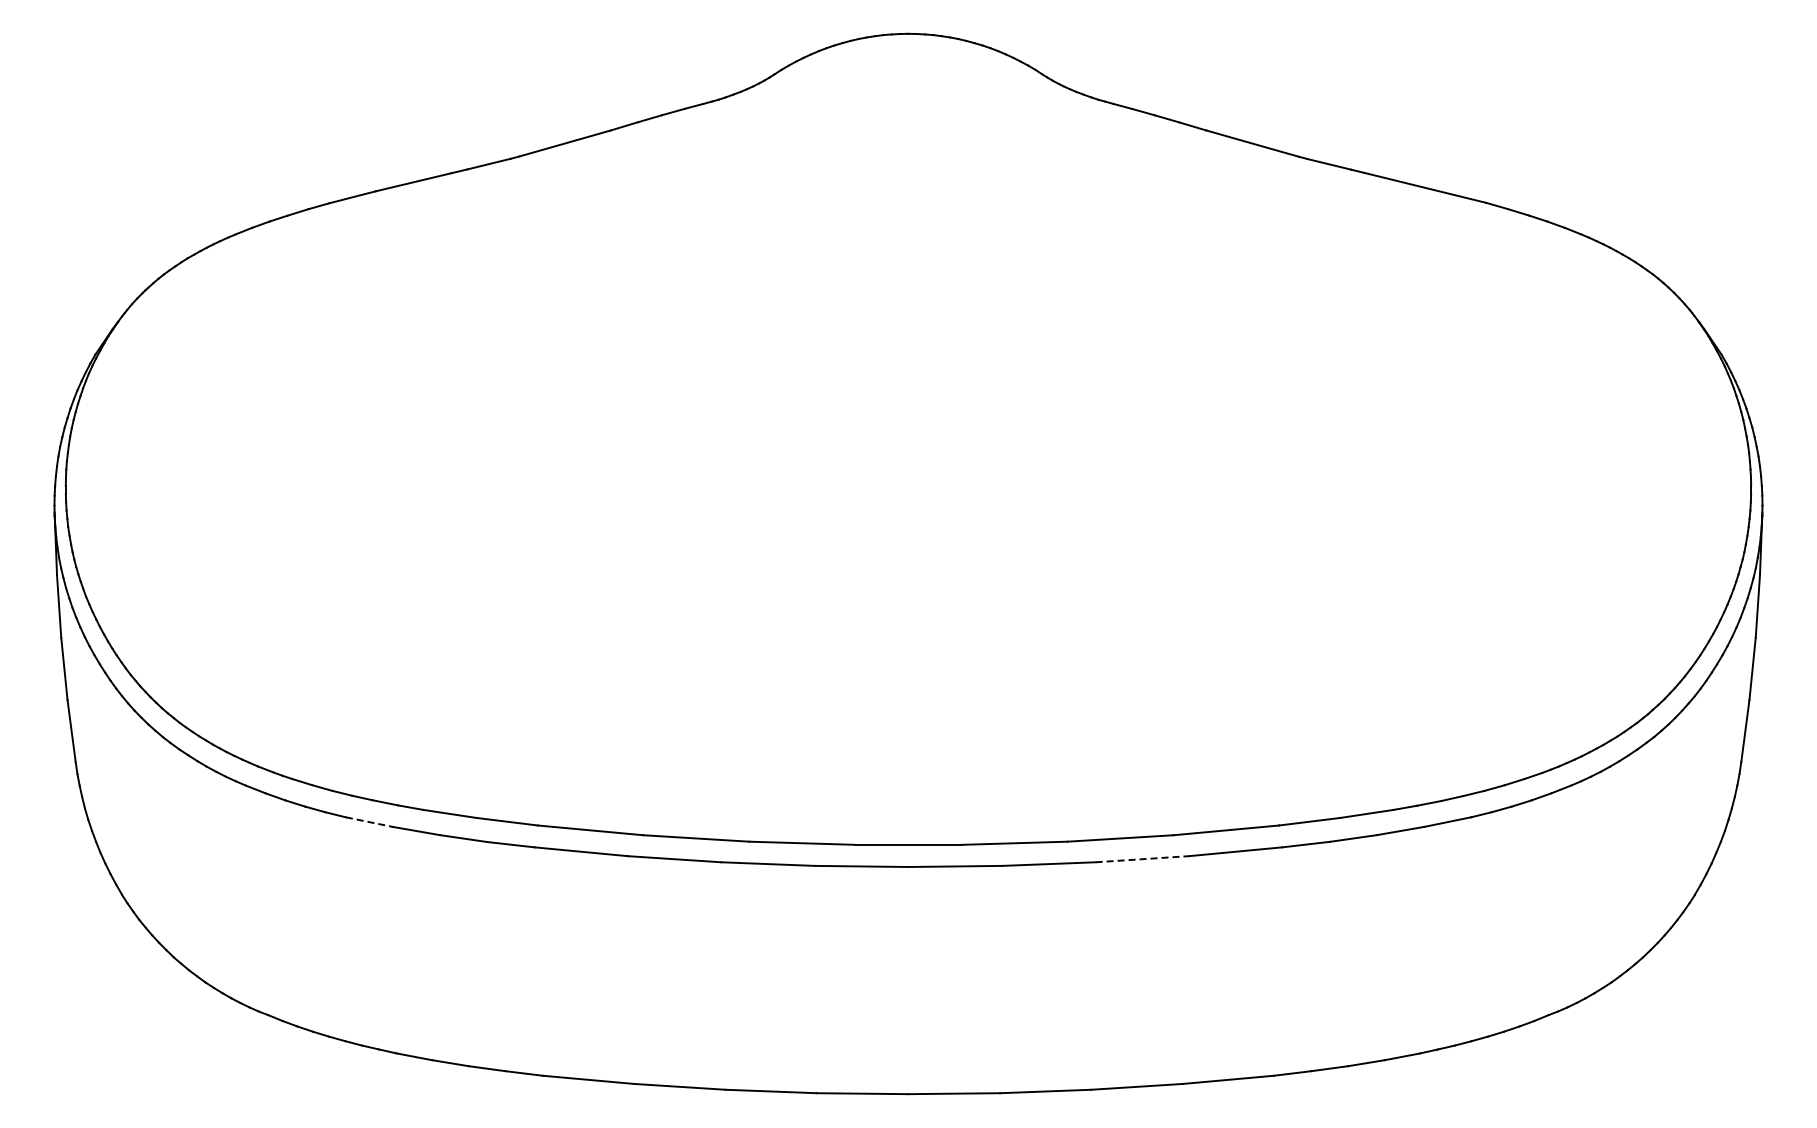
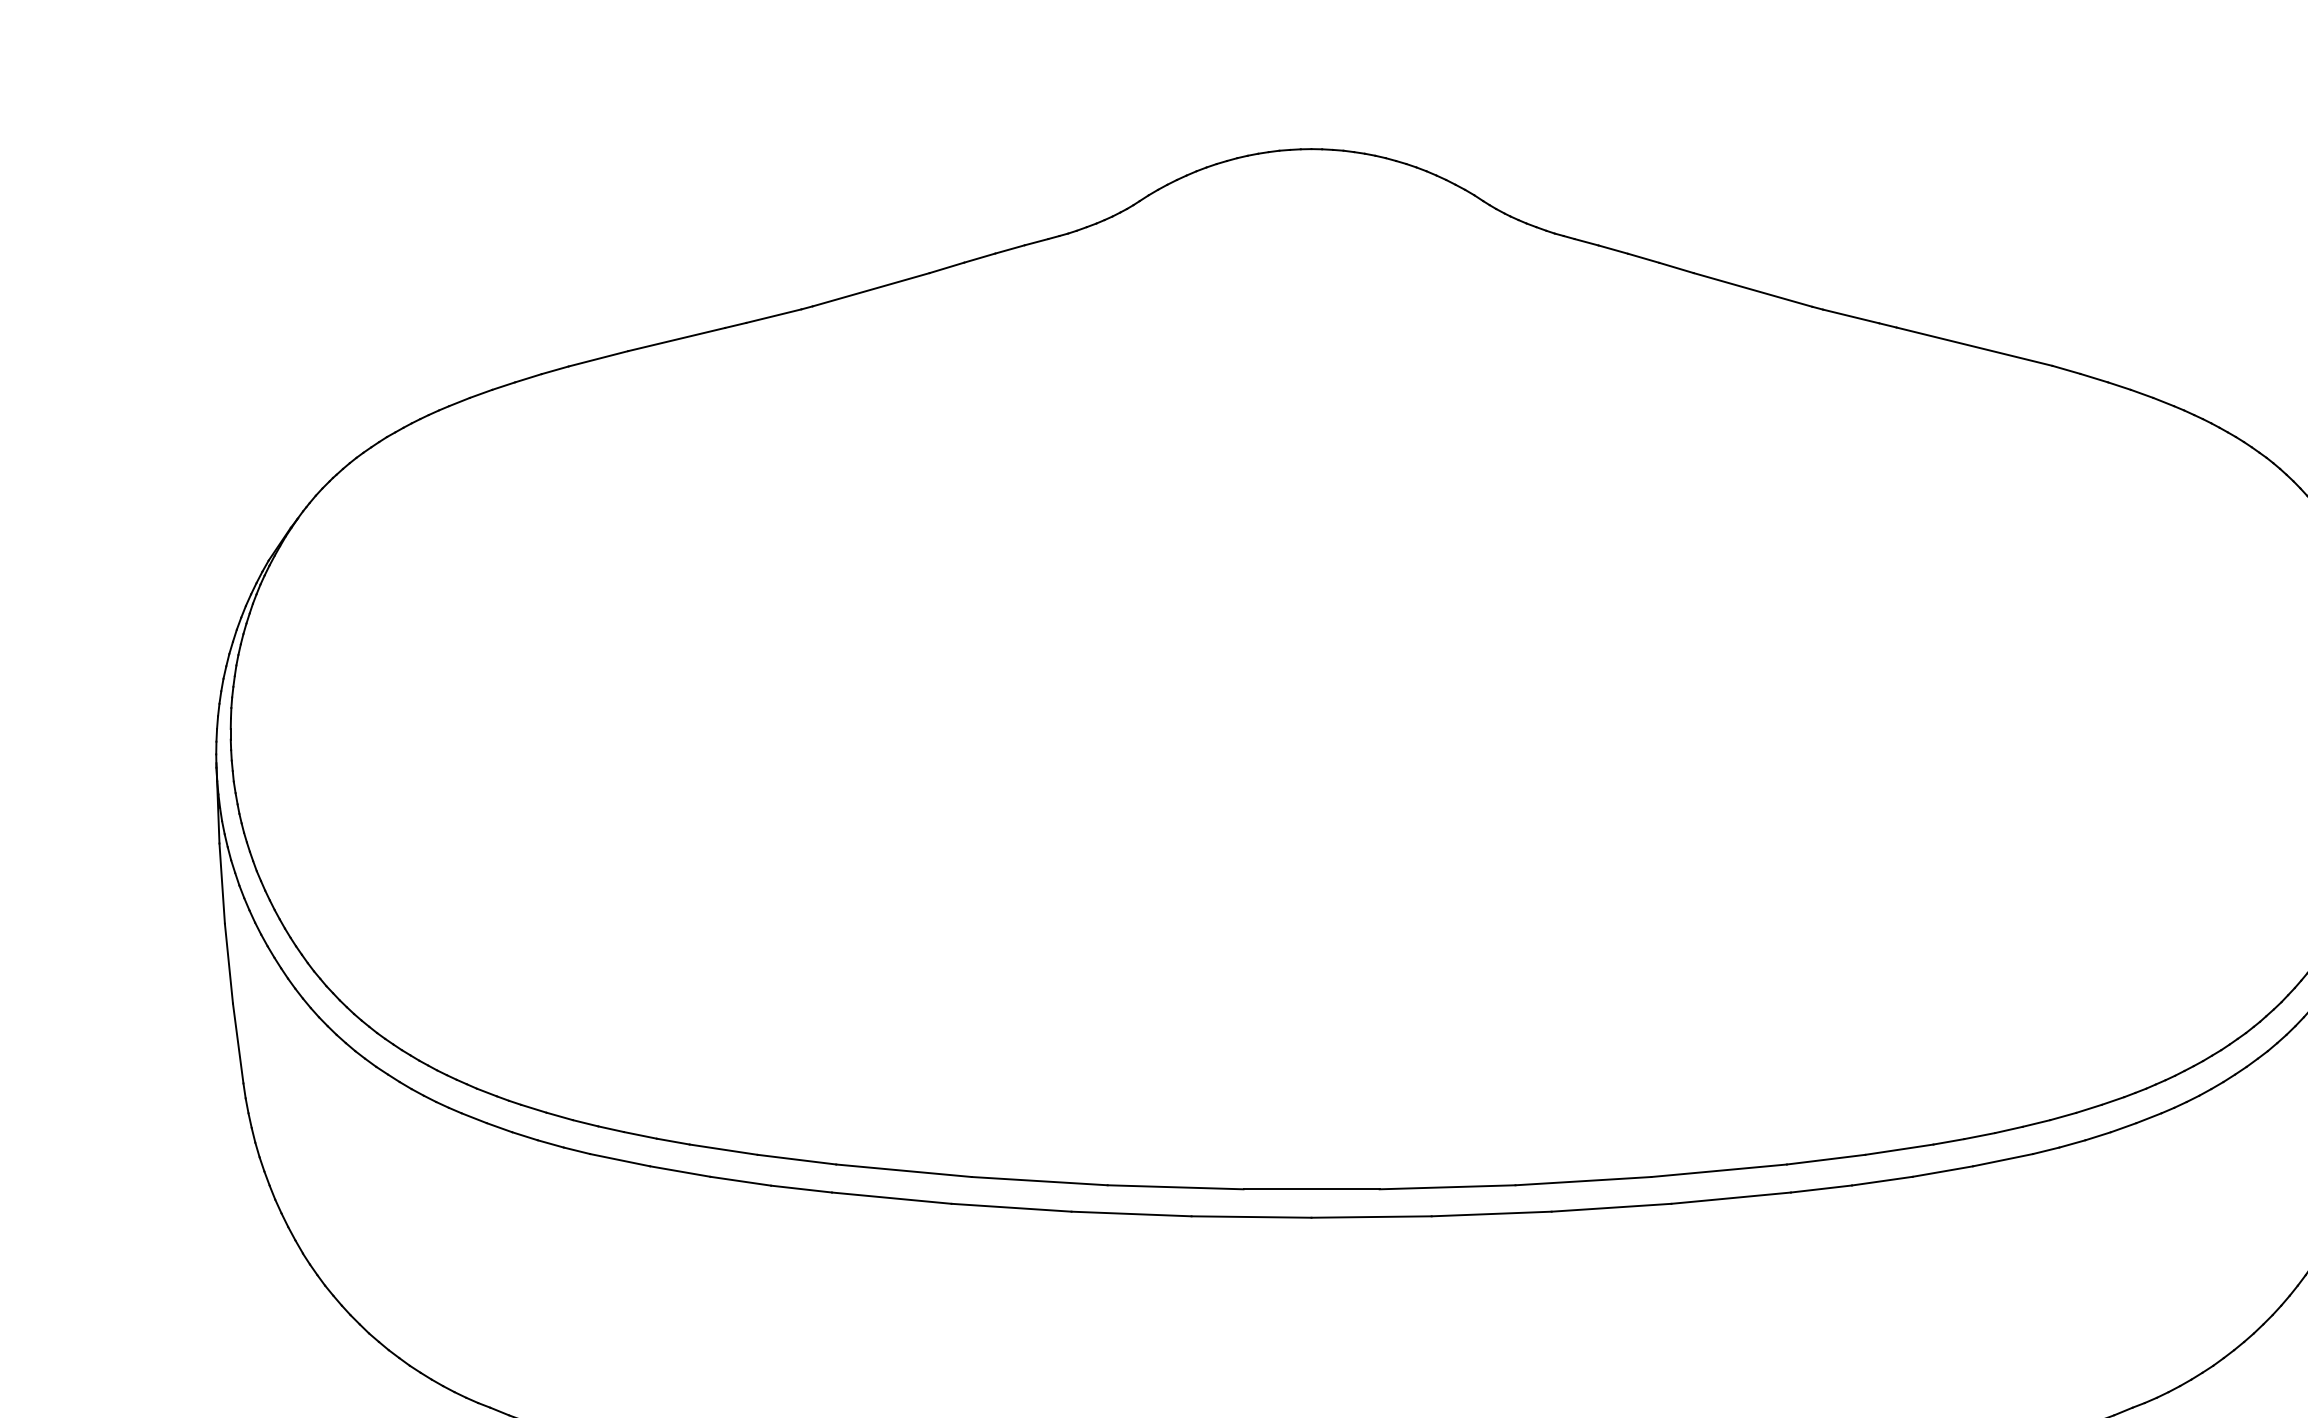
line: (369, 822) -> (620, 1160), dashed -> solid
line: (1142, 859) -> (1611, 1208), dashed -> solid

